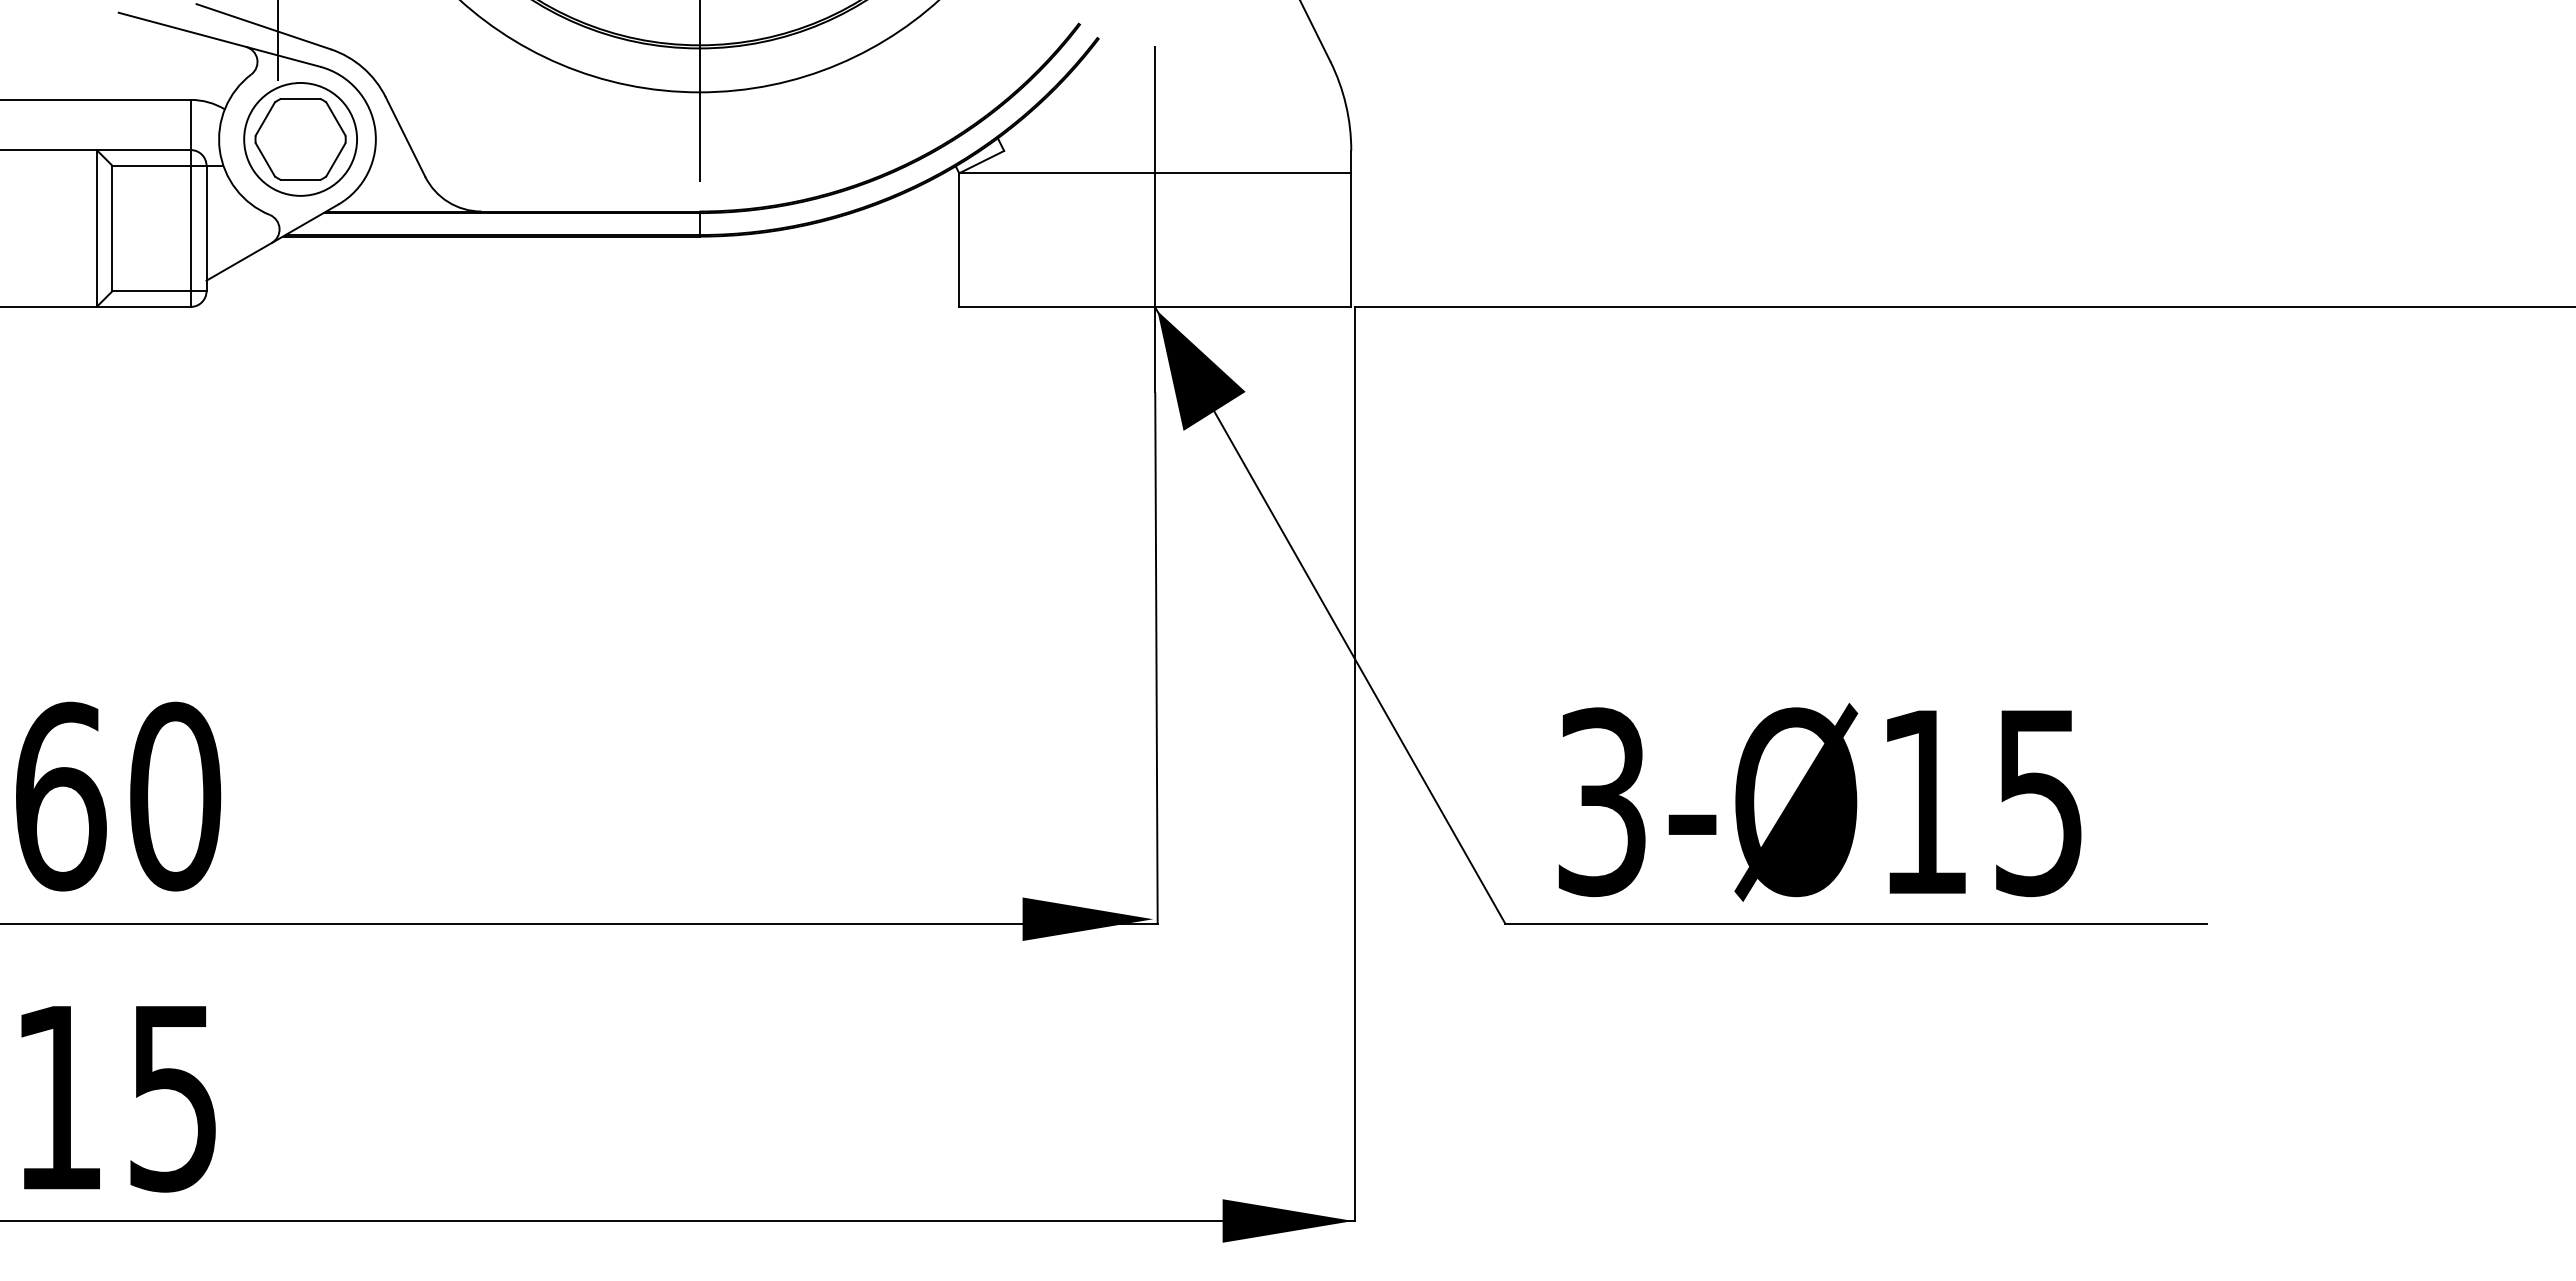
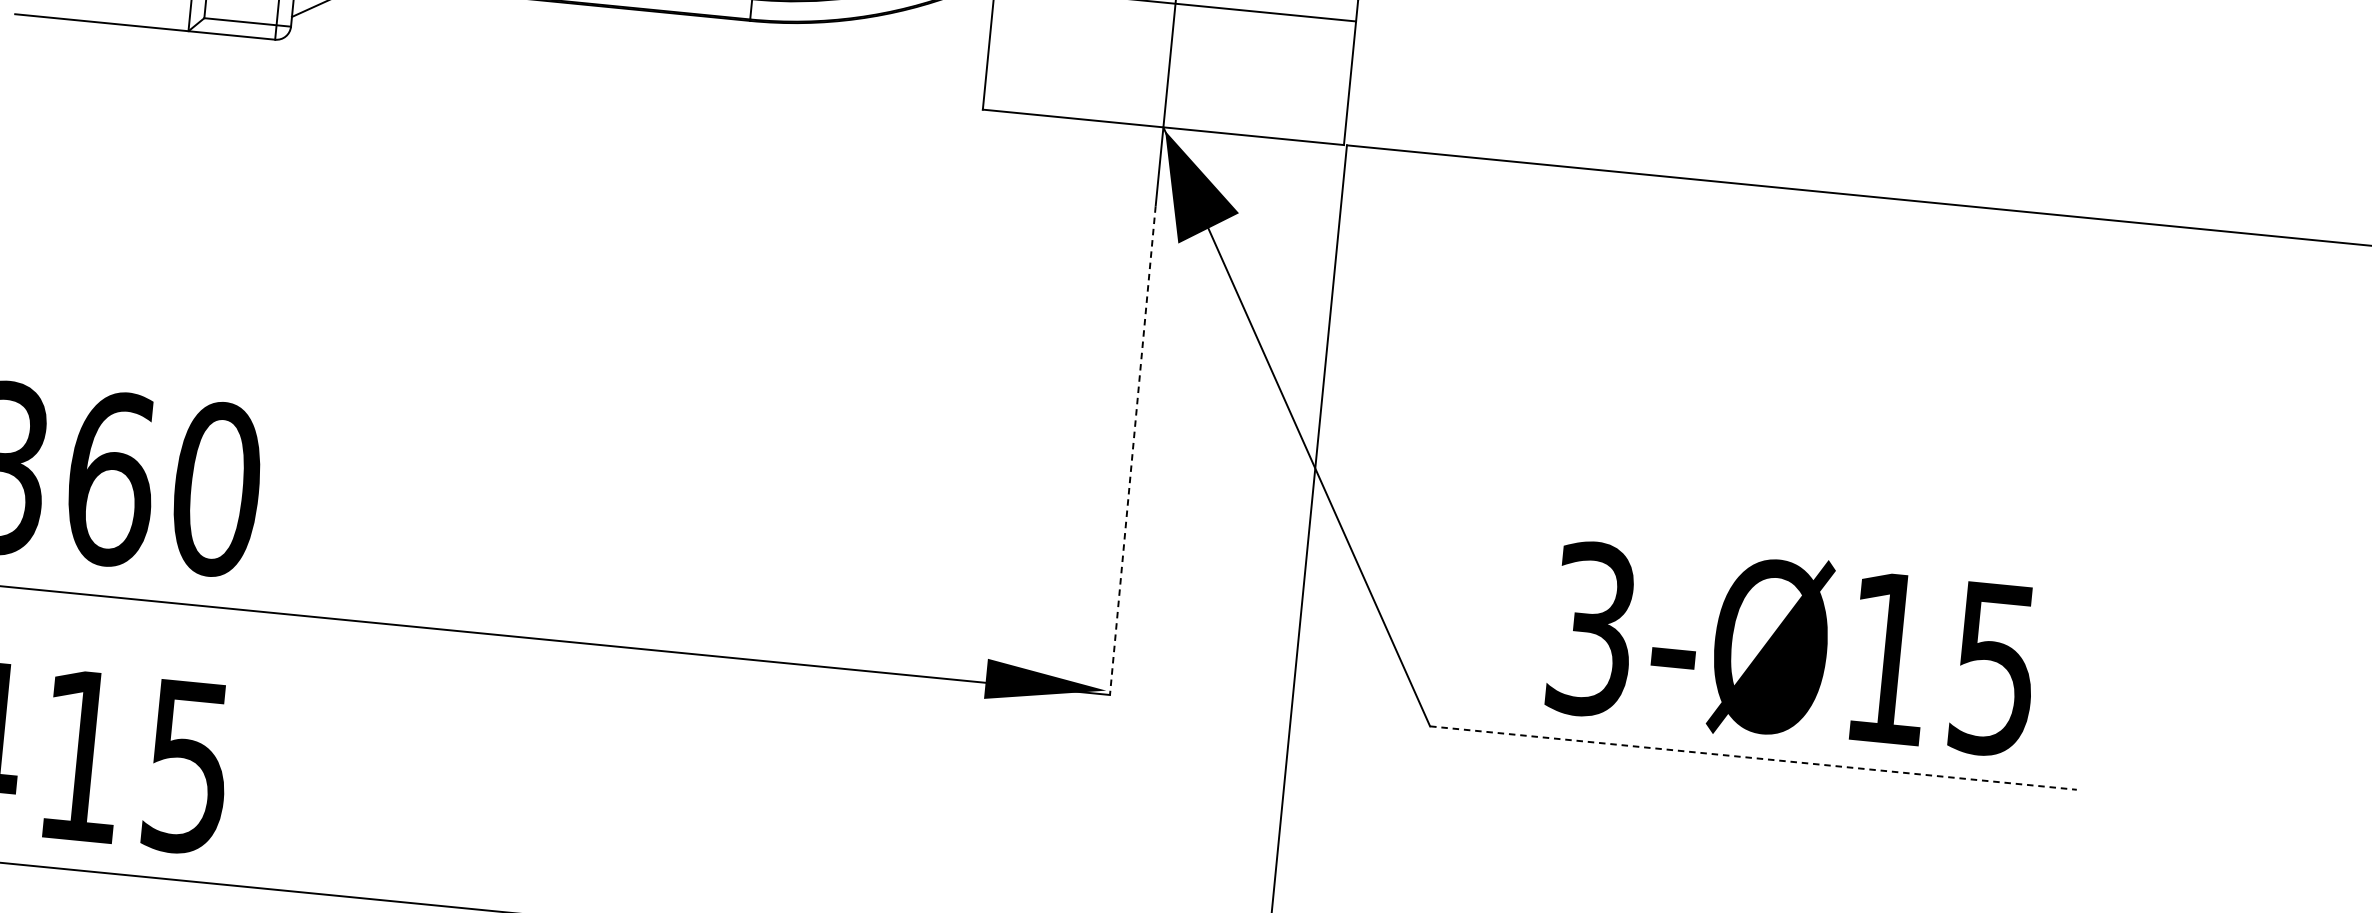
line: (1156, 658) -> (1132, 450), solid -> dashed
text: (1819, 801) -> (1792, 648), moved
line: (1856, 923) -> (1753, 758), solid -> dashed

